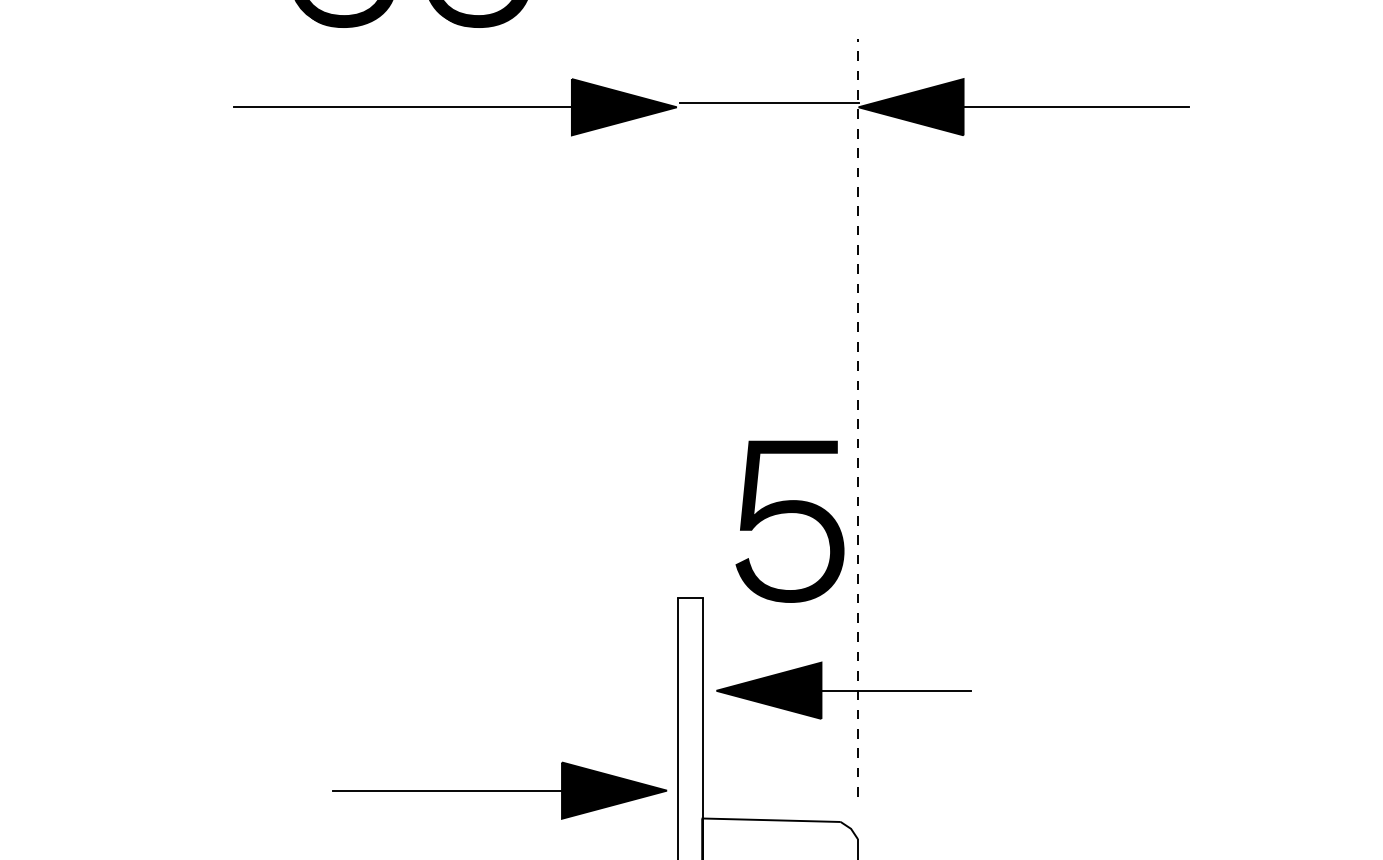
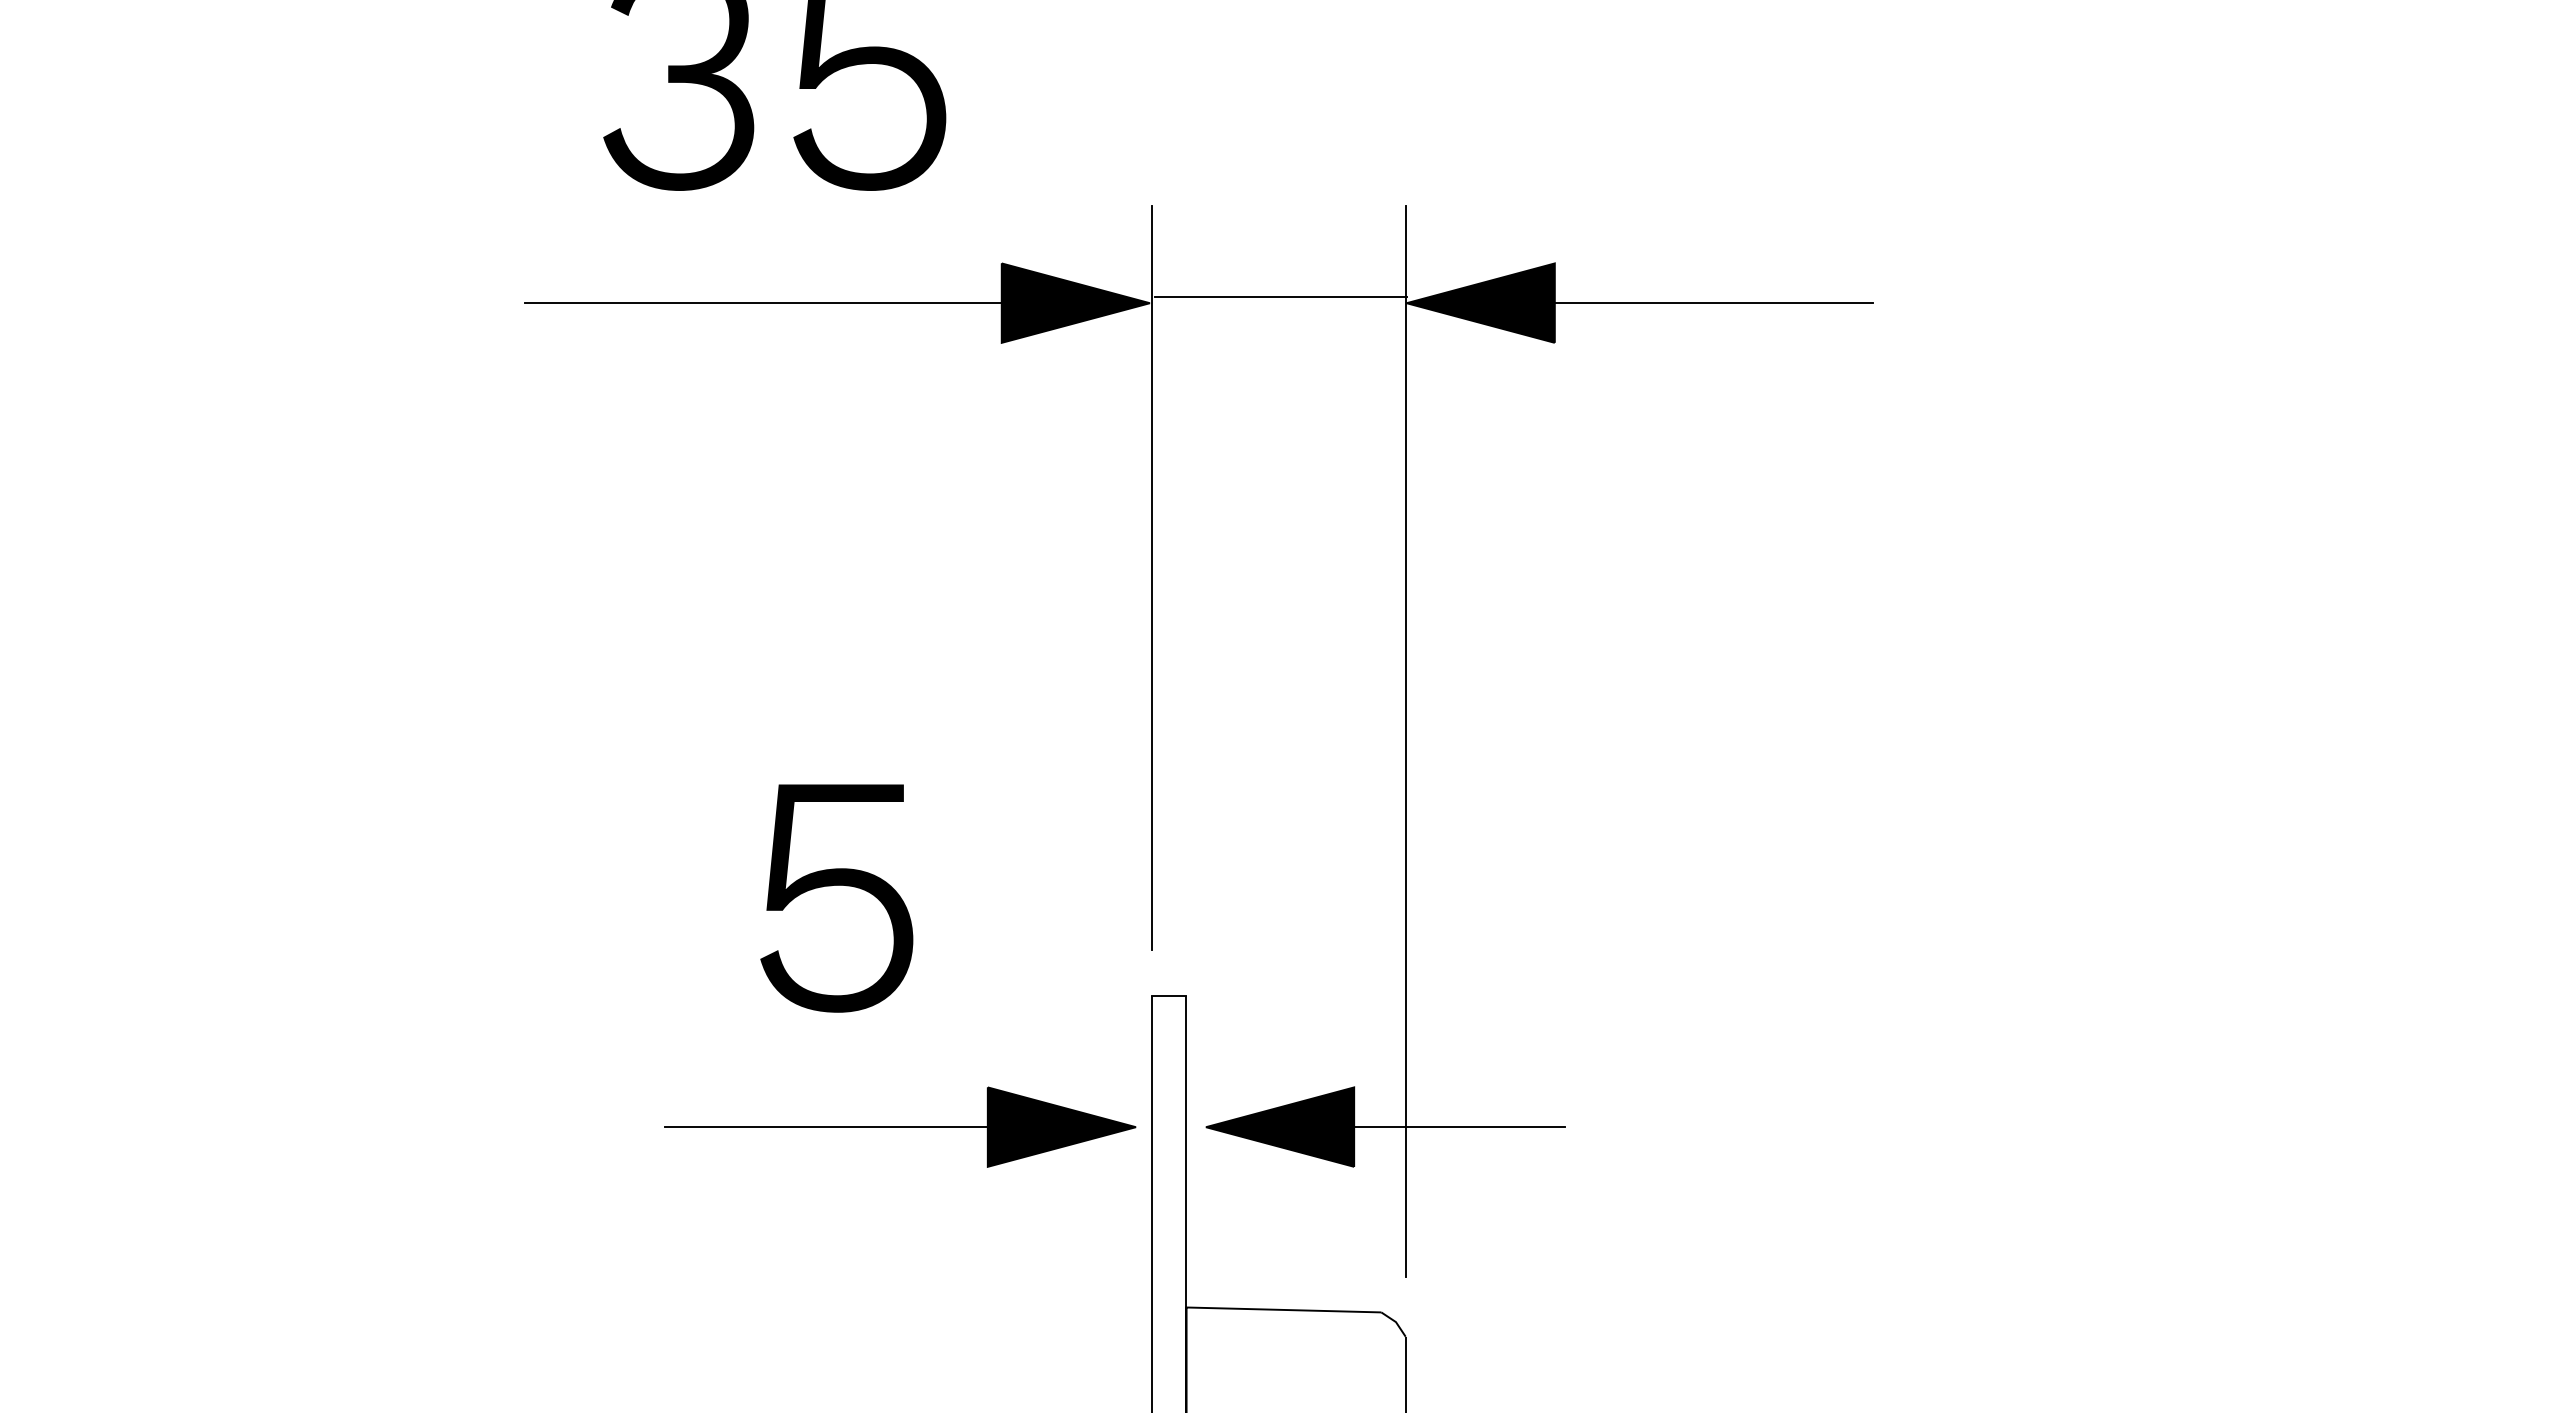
line: (678, 302) -> (1152, 578), added
line: (857, 417) -> (1405, 741), dashed -> solid
part: (789, 512) -> (836, 885), moved
part: (500, 790) -> (900, 1126), moved

